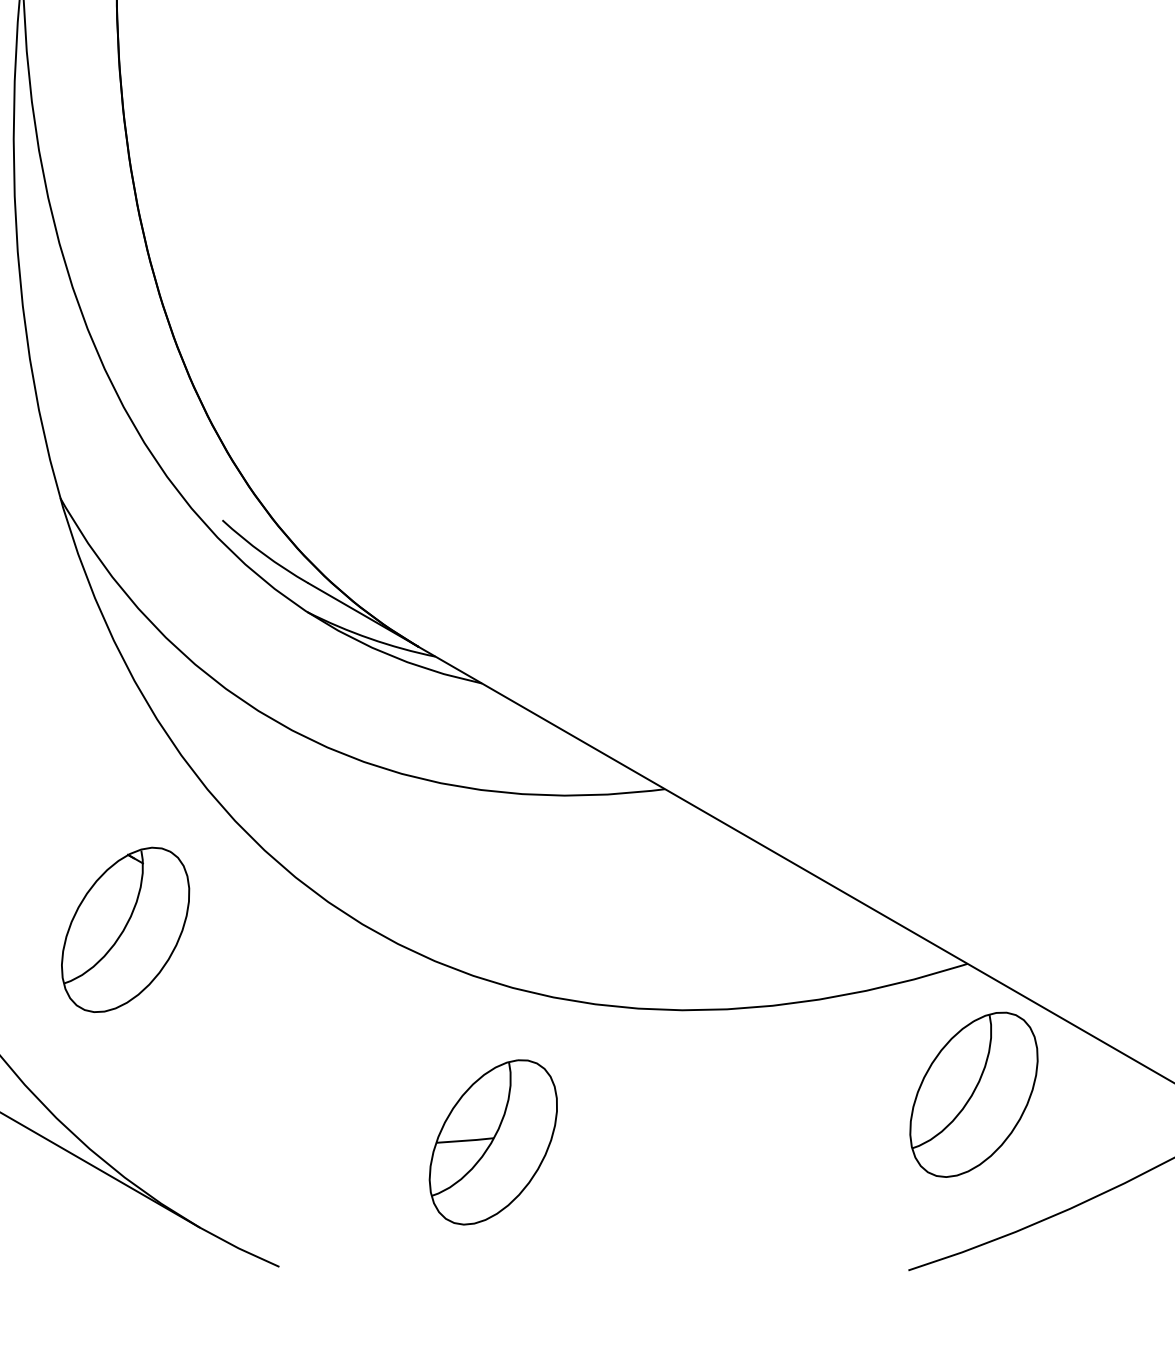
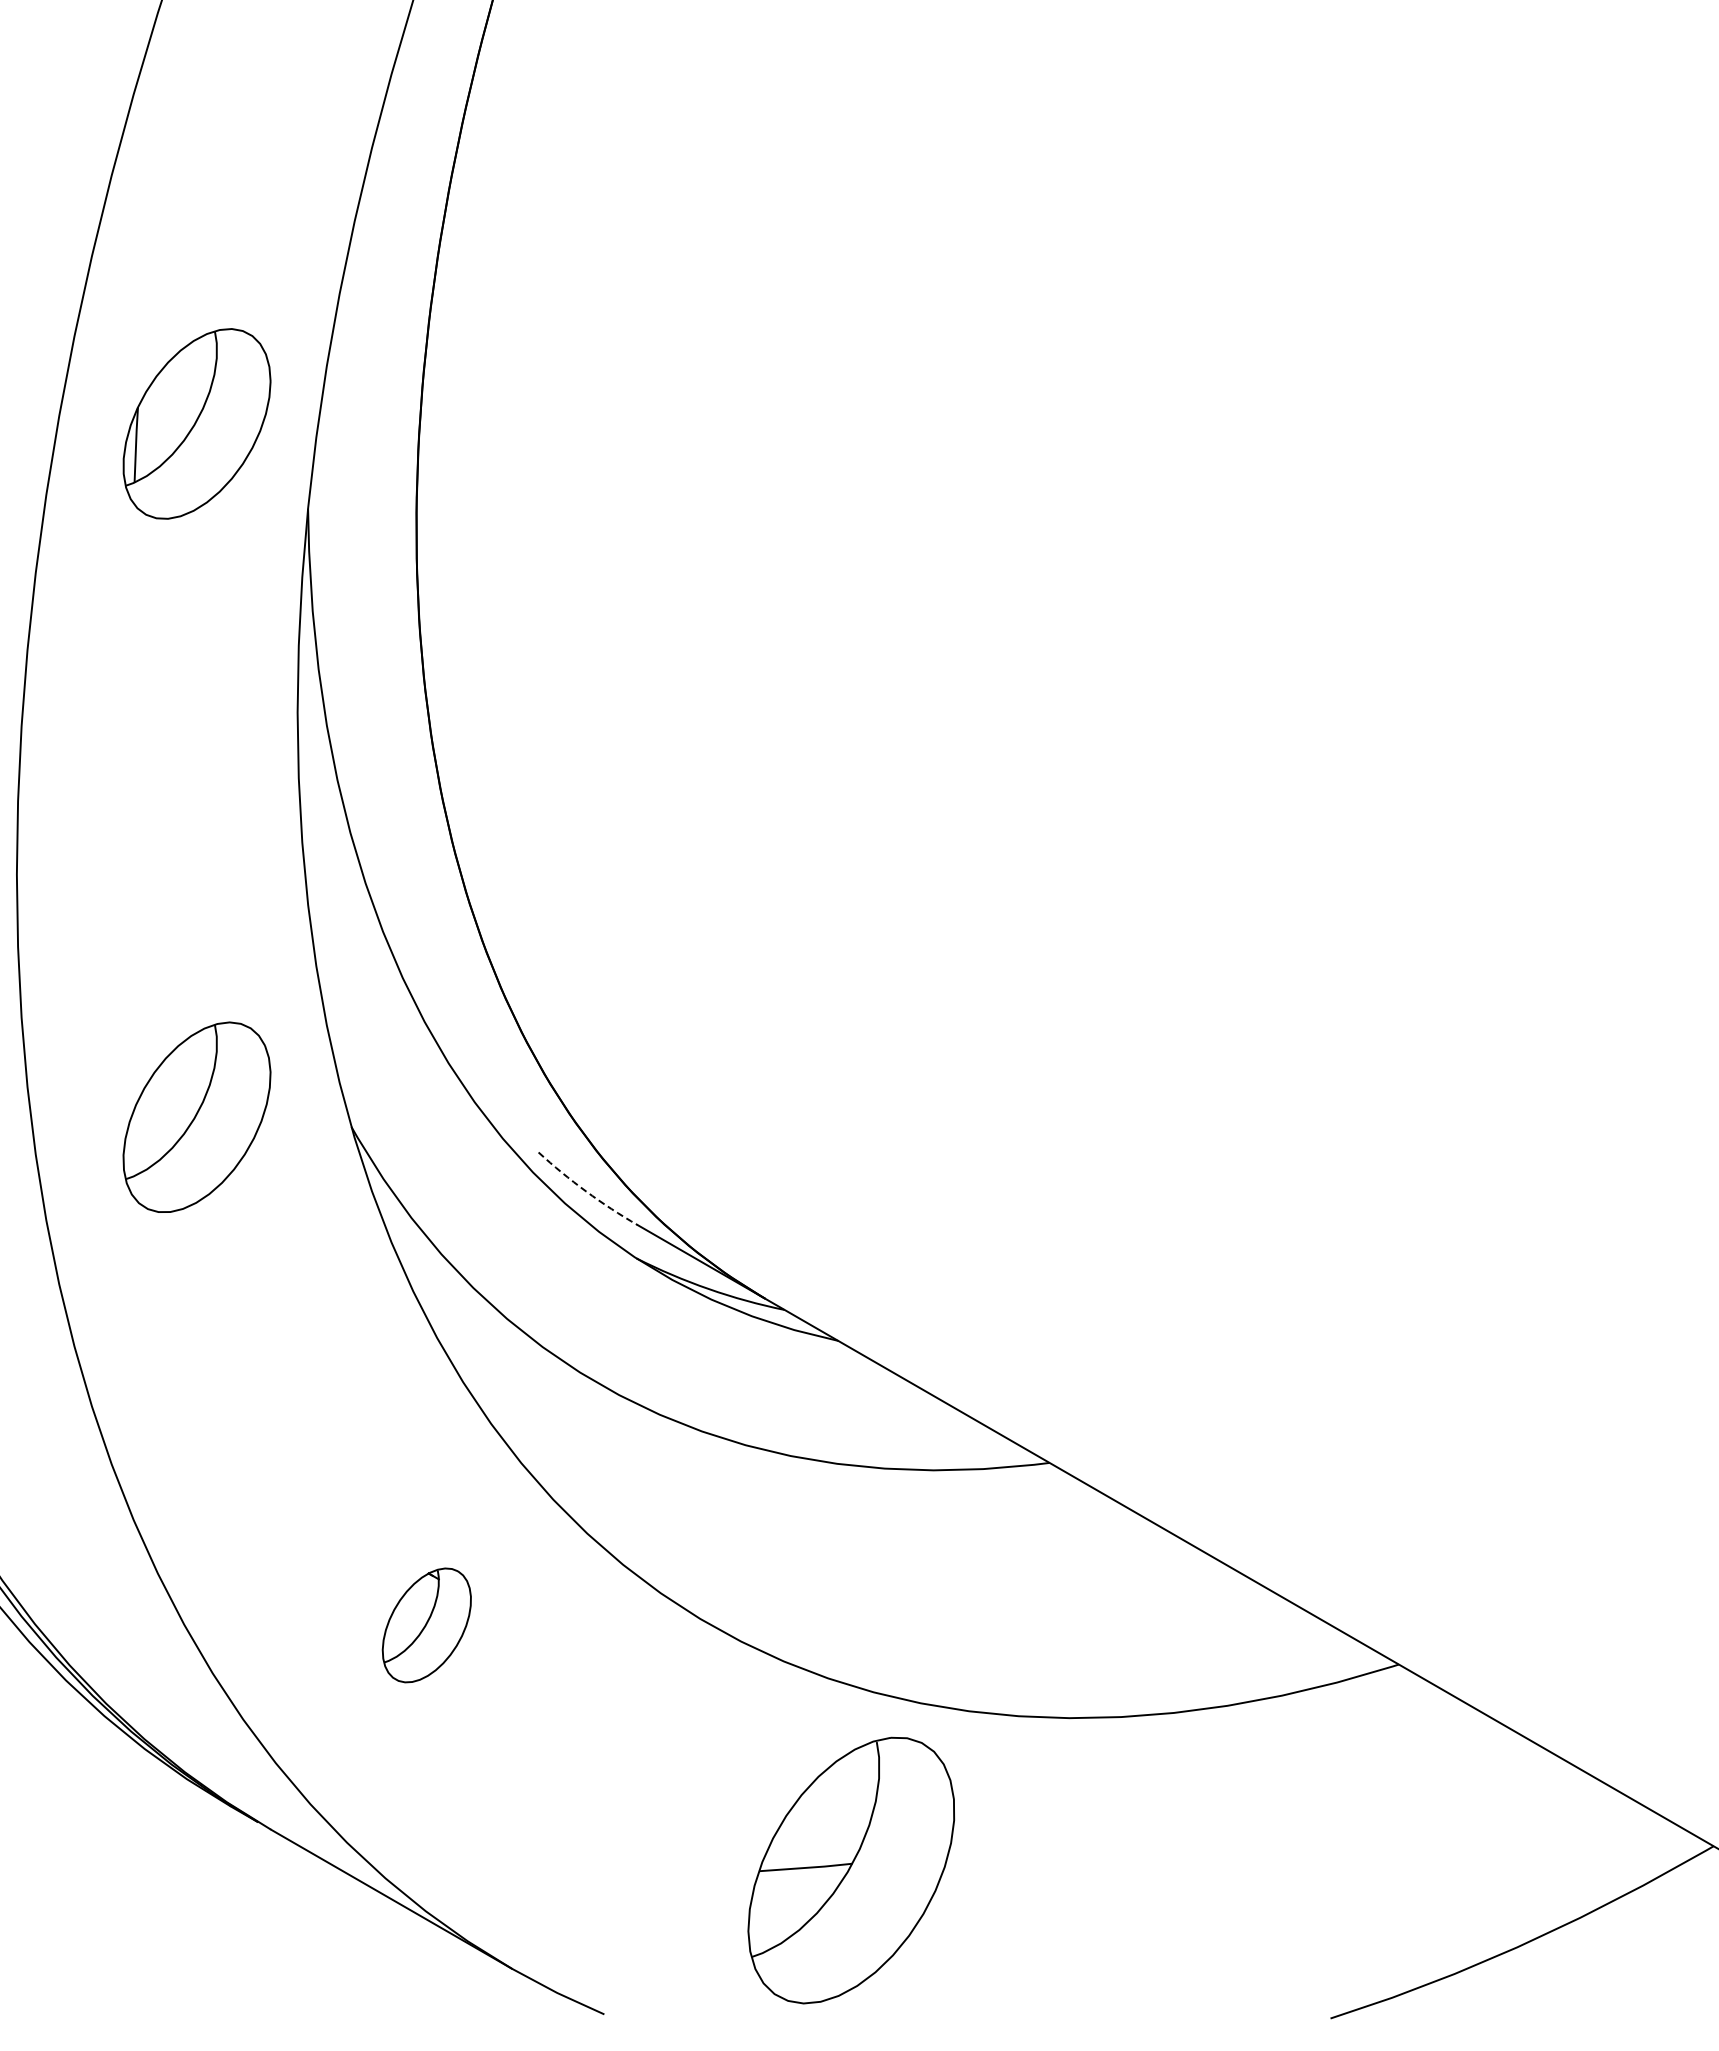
arc: (263, 554) -> (586, 1191), solid -> dashed
part: (125, 930) -> (426, 1625), size x0.6
part: (973, 1094) -> (1405, 1815), removed
part: (493, 1142) -> (851, 1870), size x1.4

